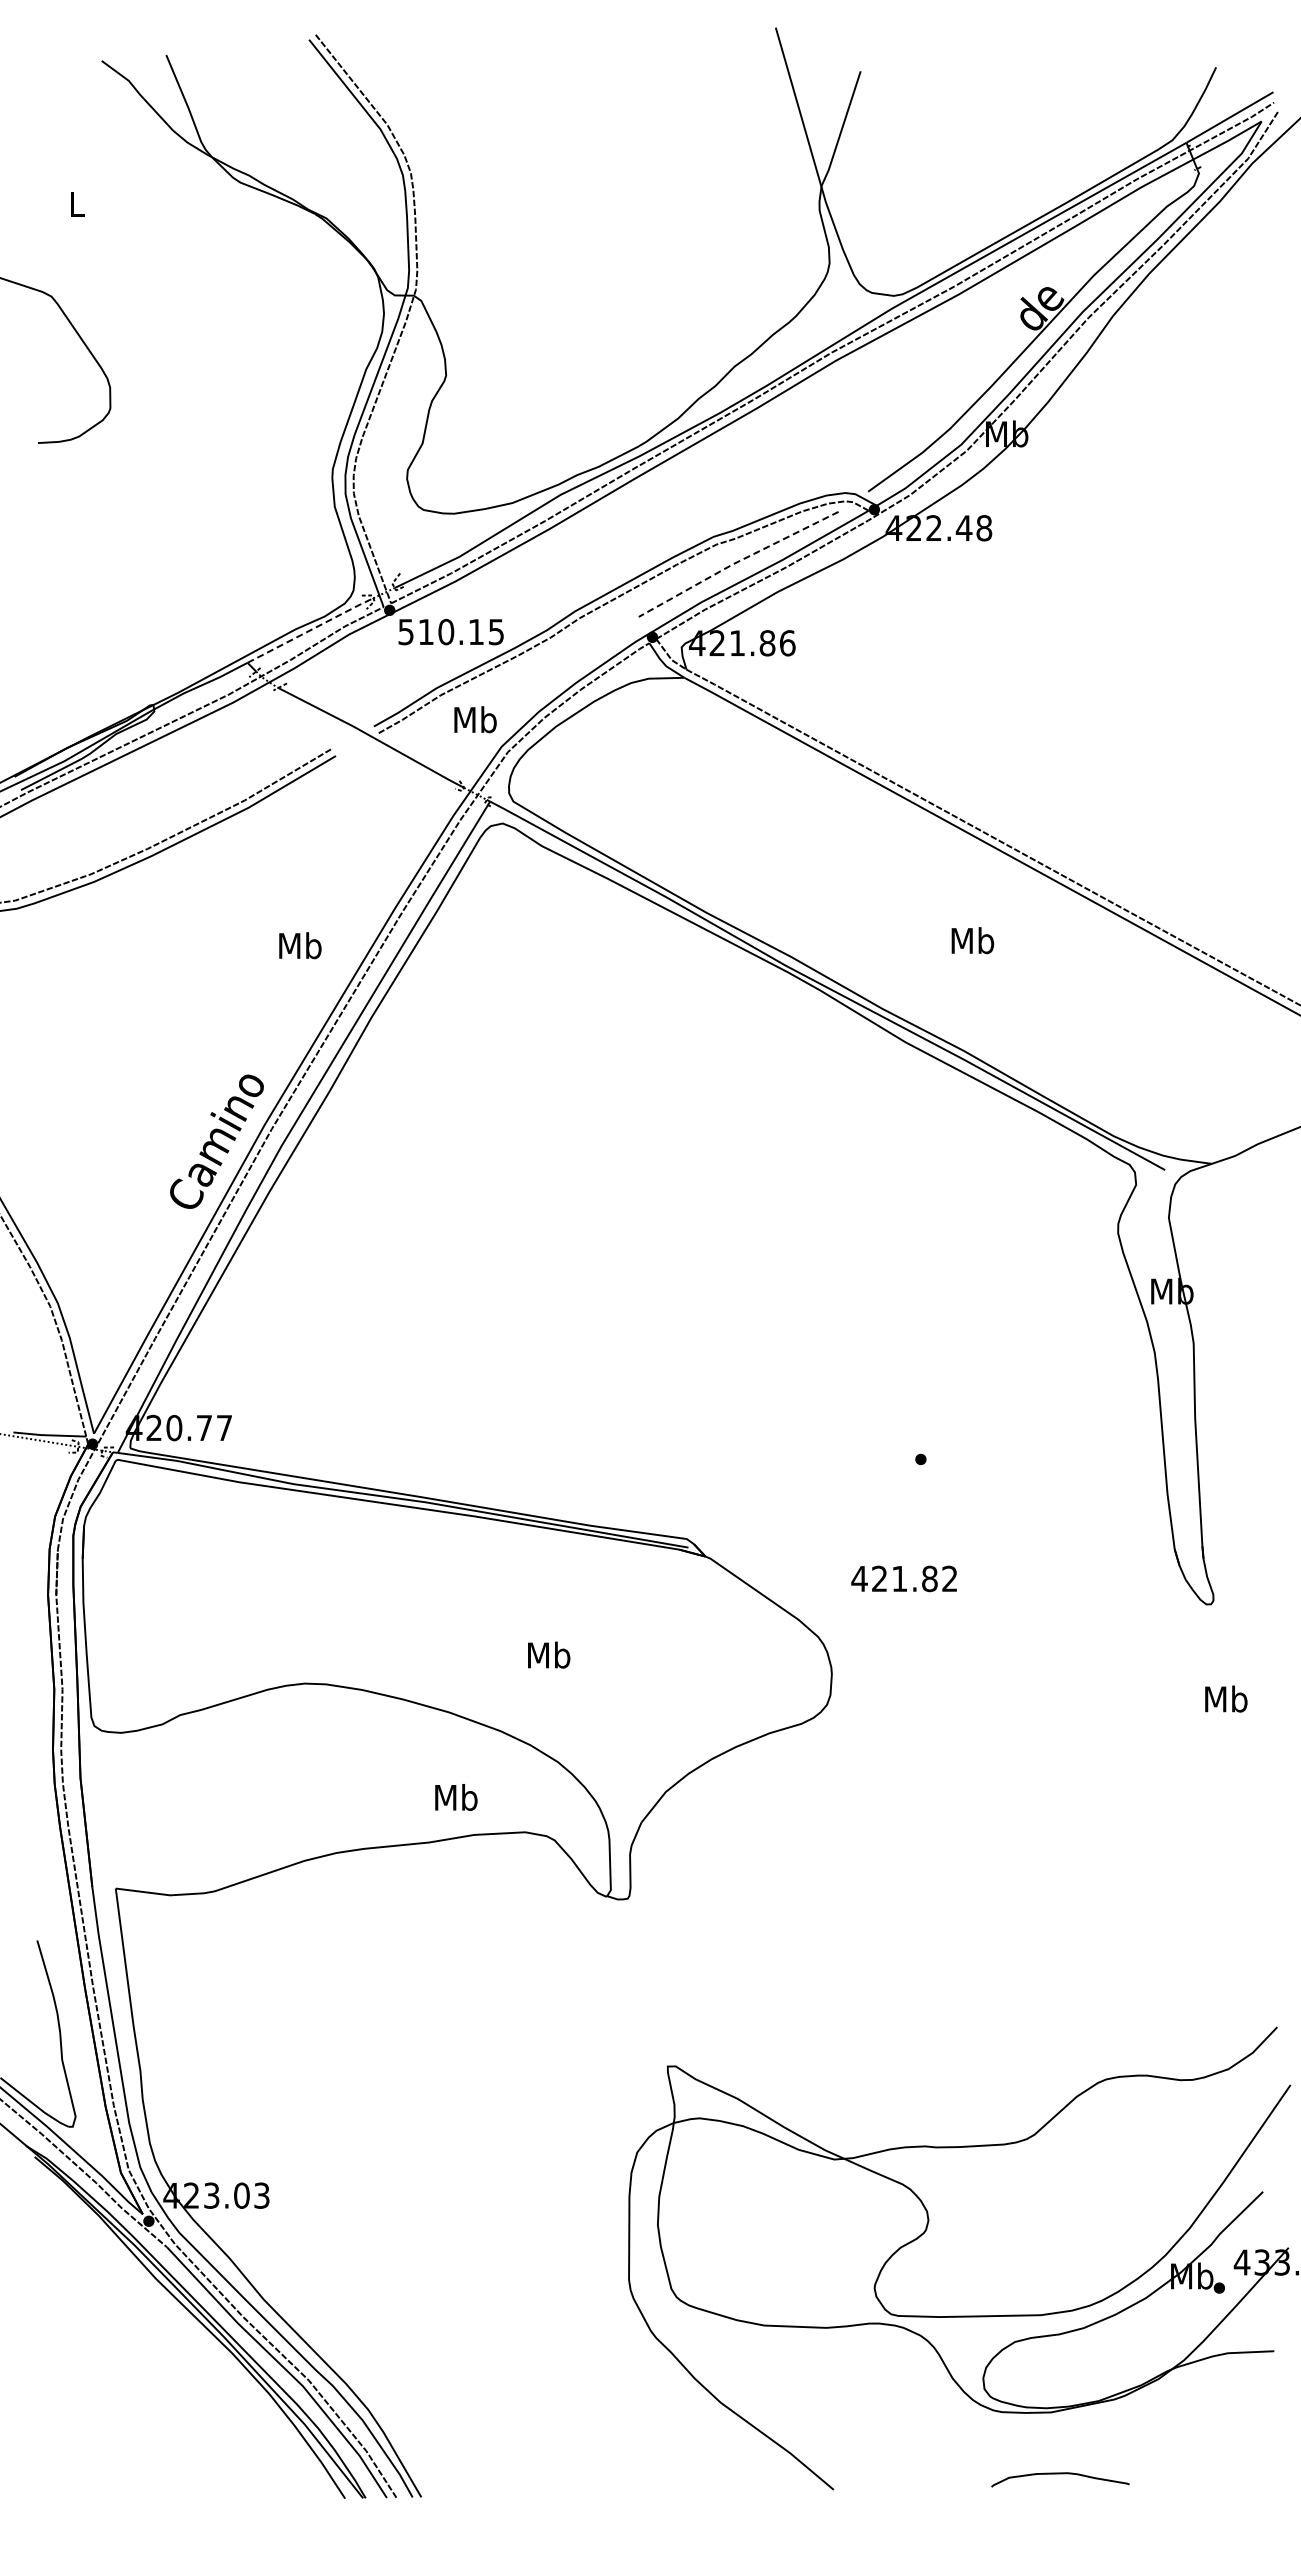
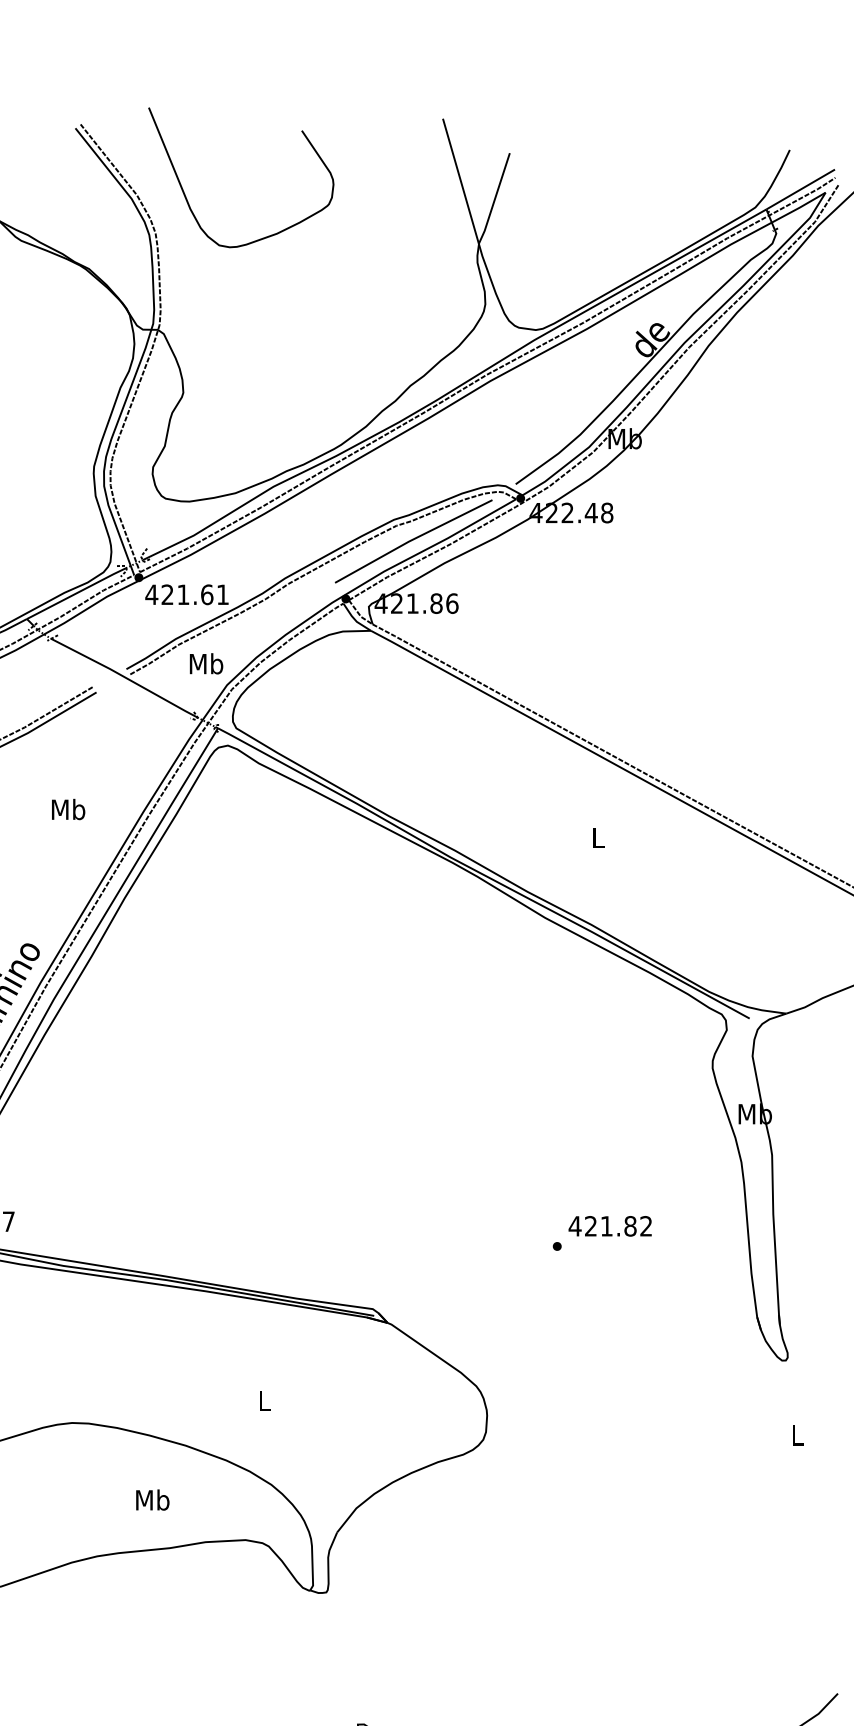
curve: (451, 130) -> (187, 199), added
line: (736, 562) -> (412, 540), dashed -> solid
line: (311, 629) -> (77, 592), dashed -> solid
text: (450, 631) -> (186, 594), 510.15 -> 421.61
text: (972, 940) -> (597, 837), Mb -> L
text: (300, 945) -> (68, 809), moved
text: (903, 1578) -> (609, 1226), moved
text: (549, 1654) -> (264, 1400), Mb -> L
text: (1226, 1698) -> (797, 1434), Mb -> L
text: (456, 1797) -> (152, 1500), moved

